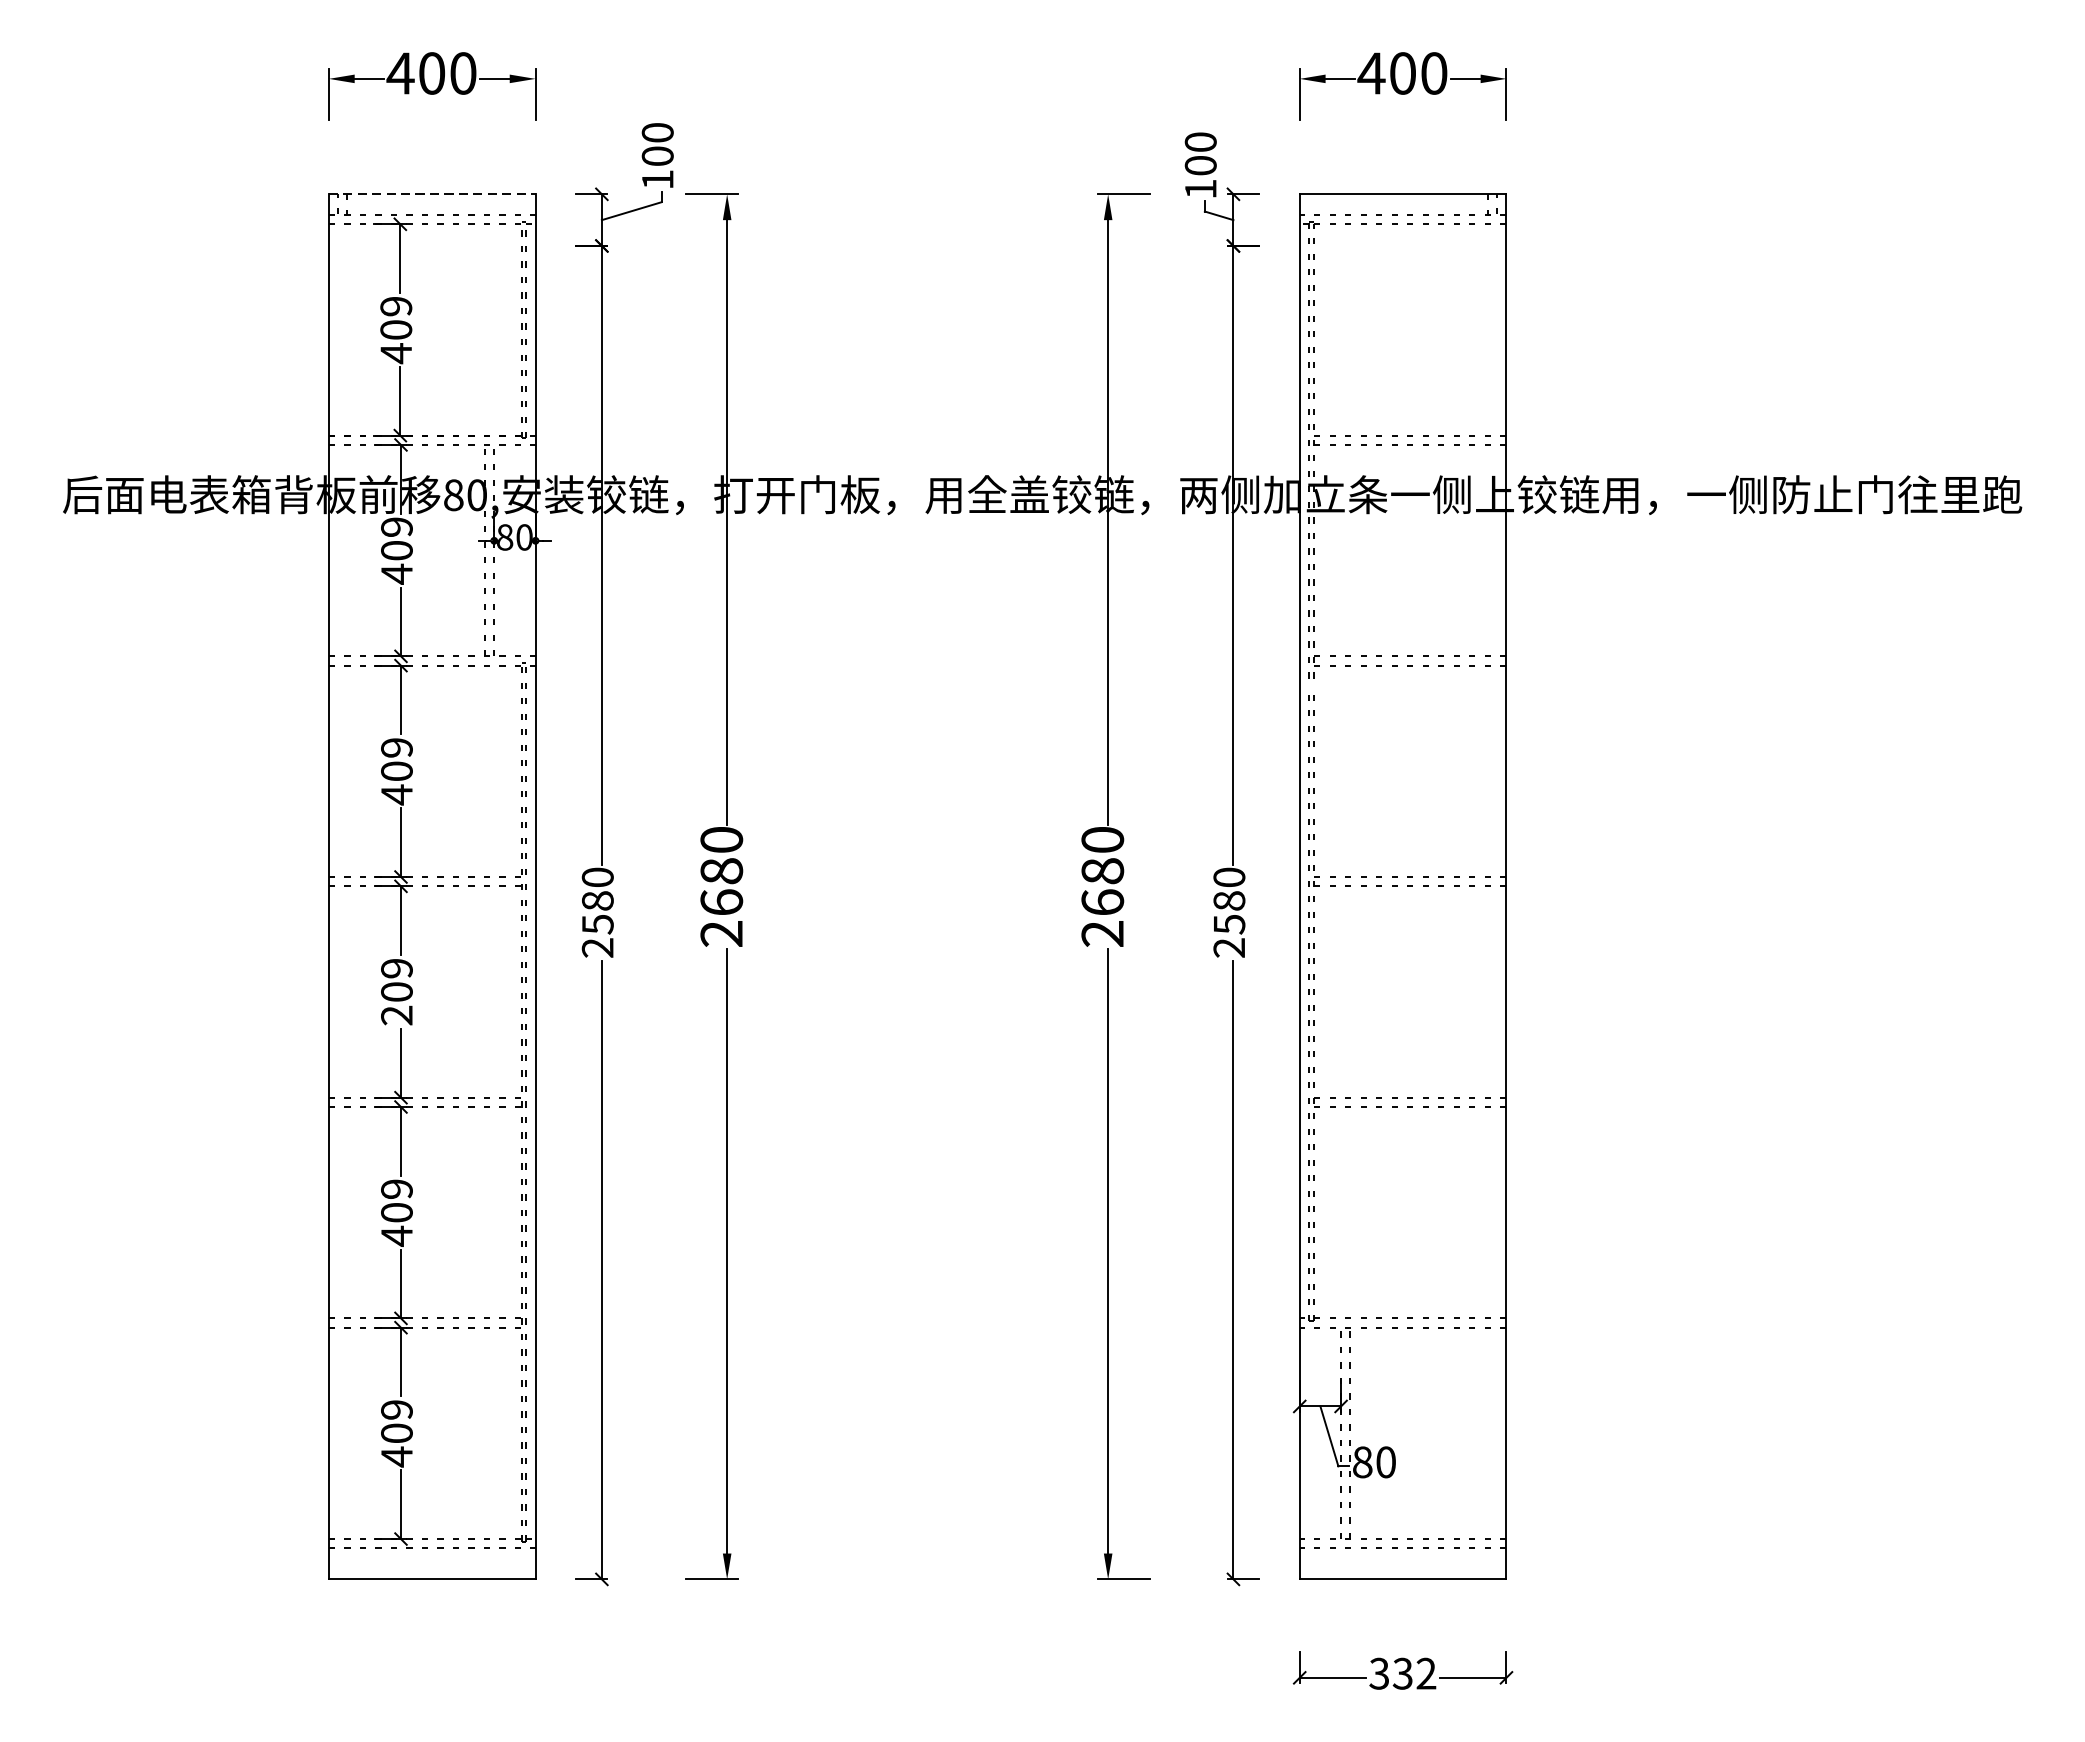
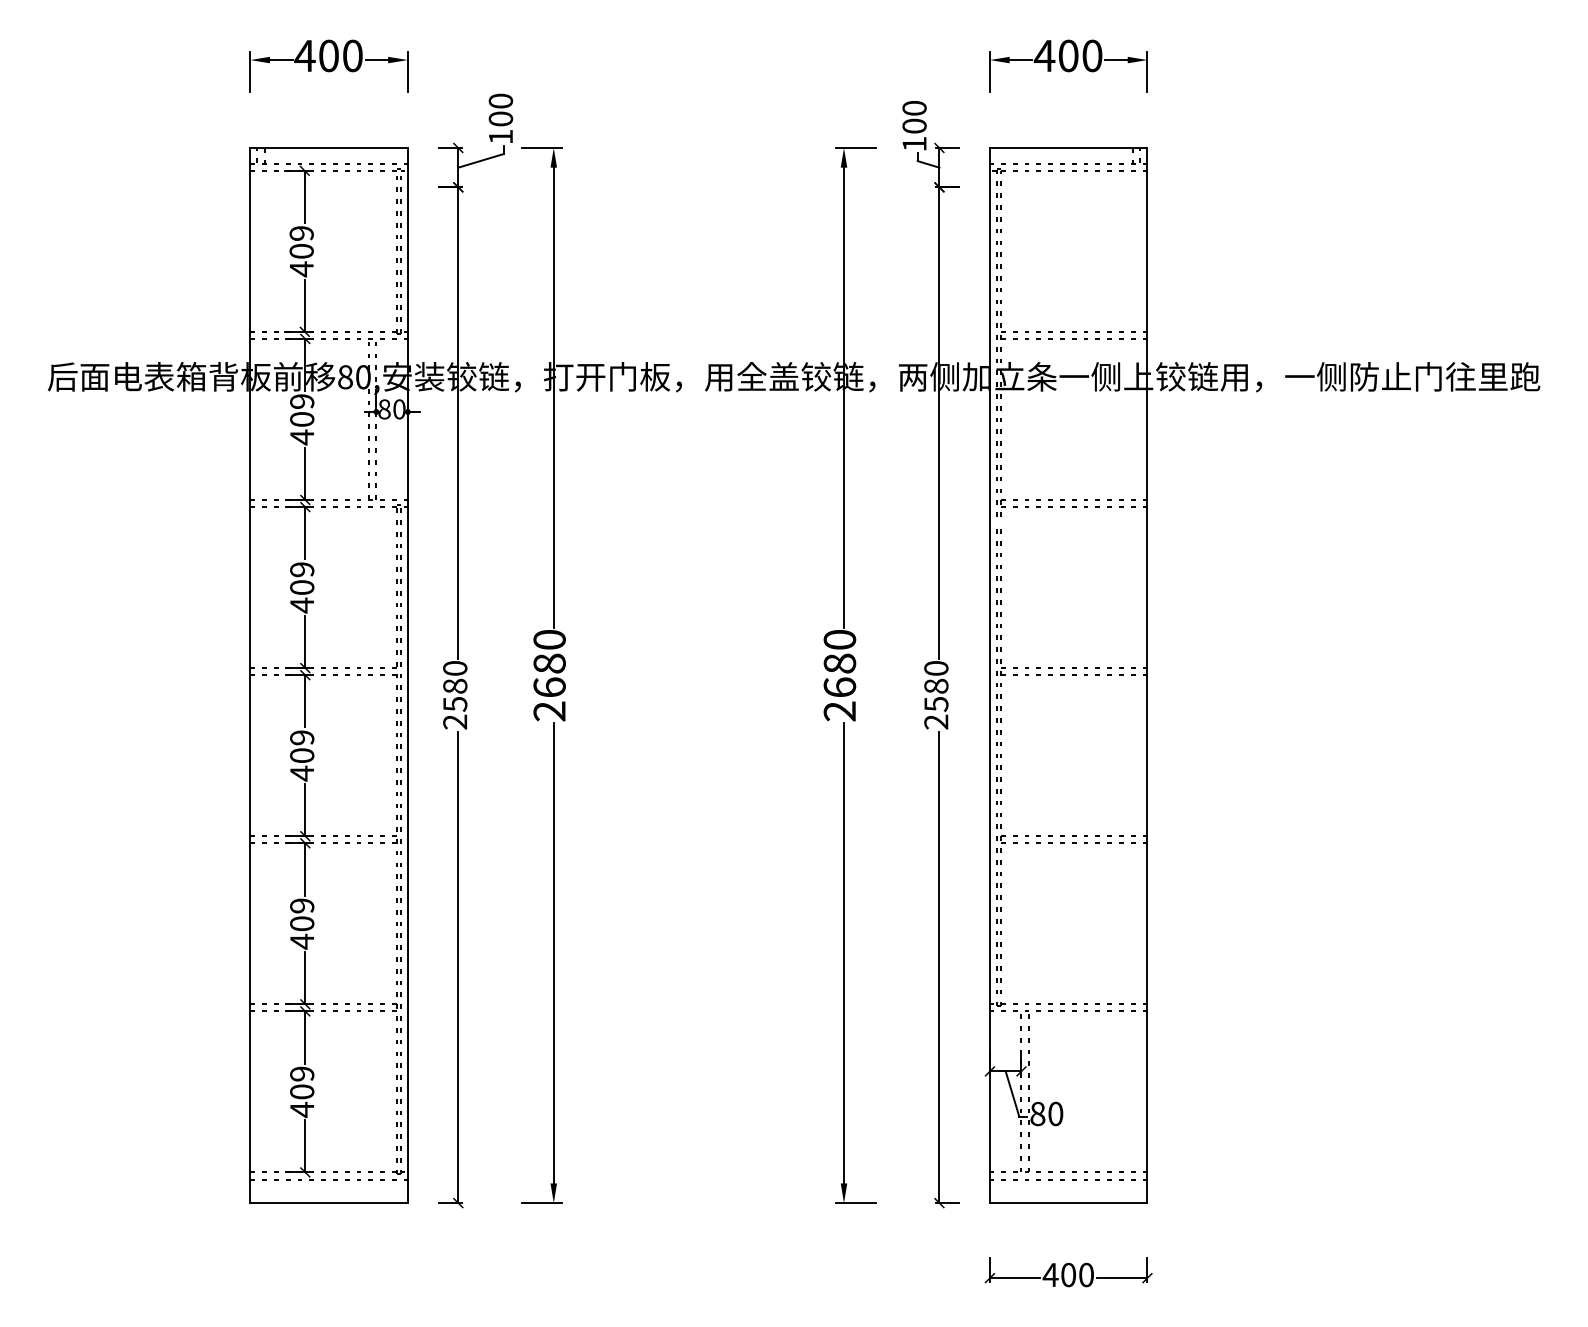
line: (432, 193) -> (329, 147), dashed -> solid
text: (395, 1015) -> (301, 773), 209 -> 409
text: (1401, 1673) -> (1067, 1274), 332 -> 400

